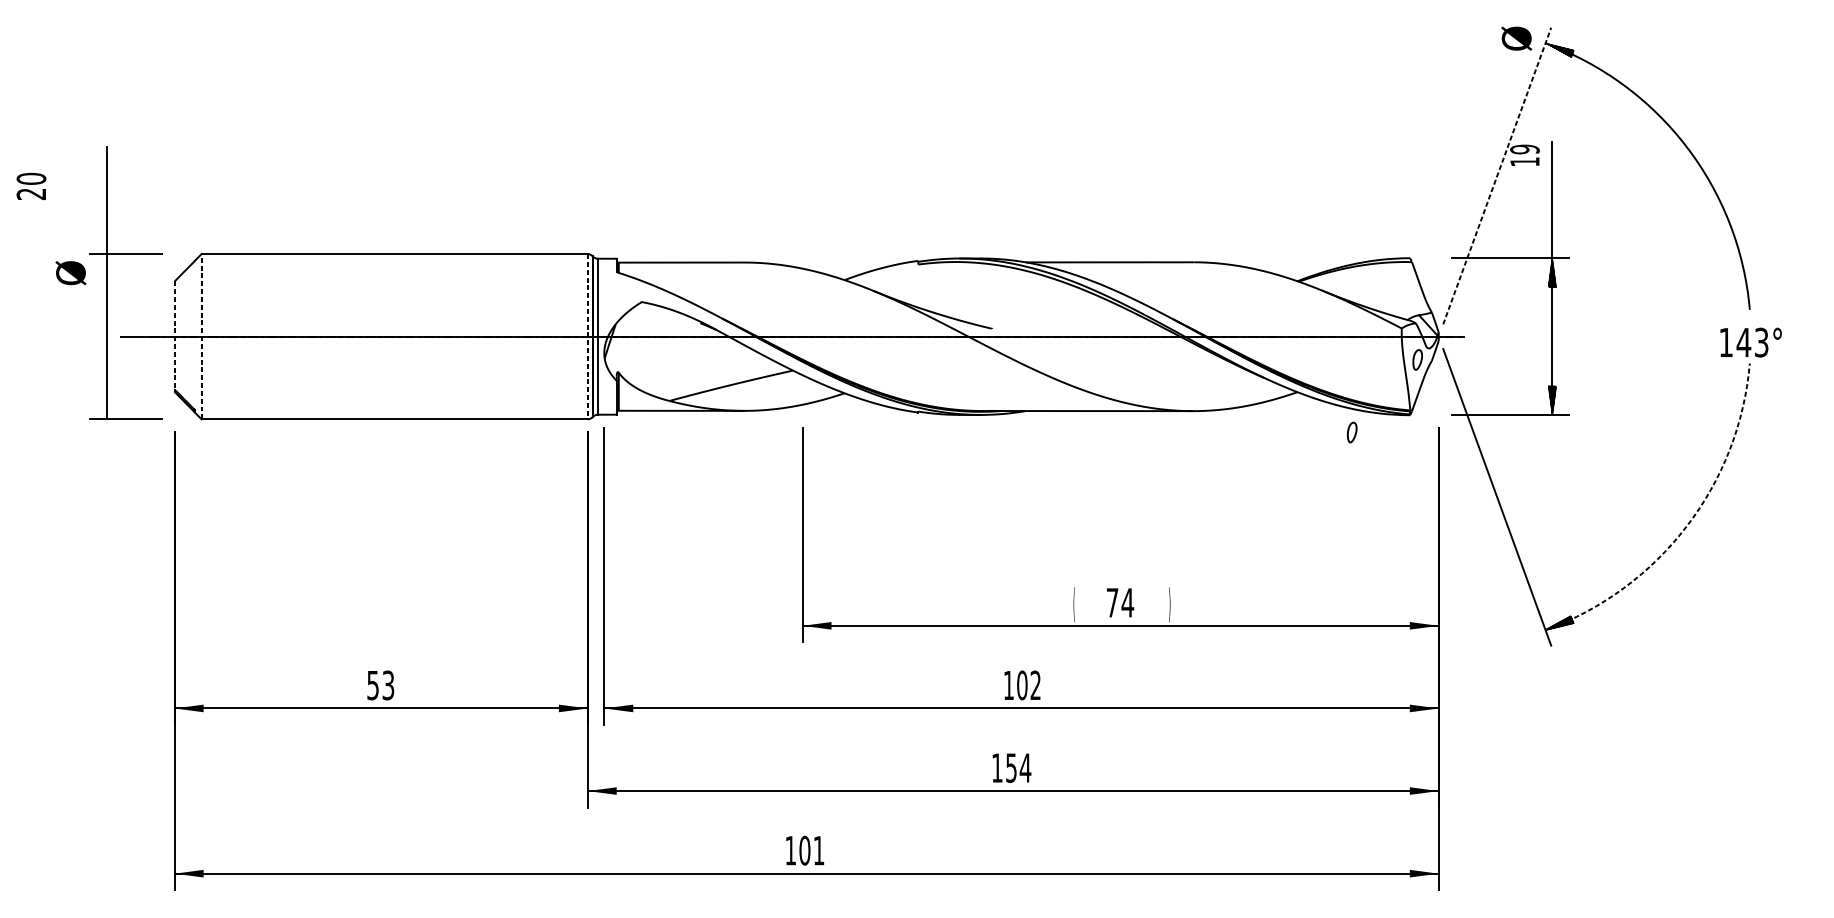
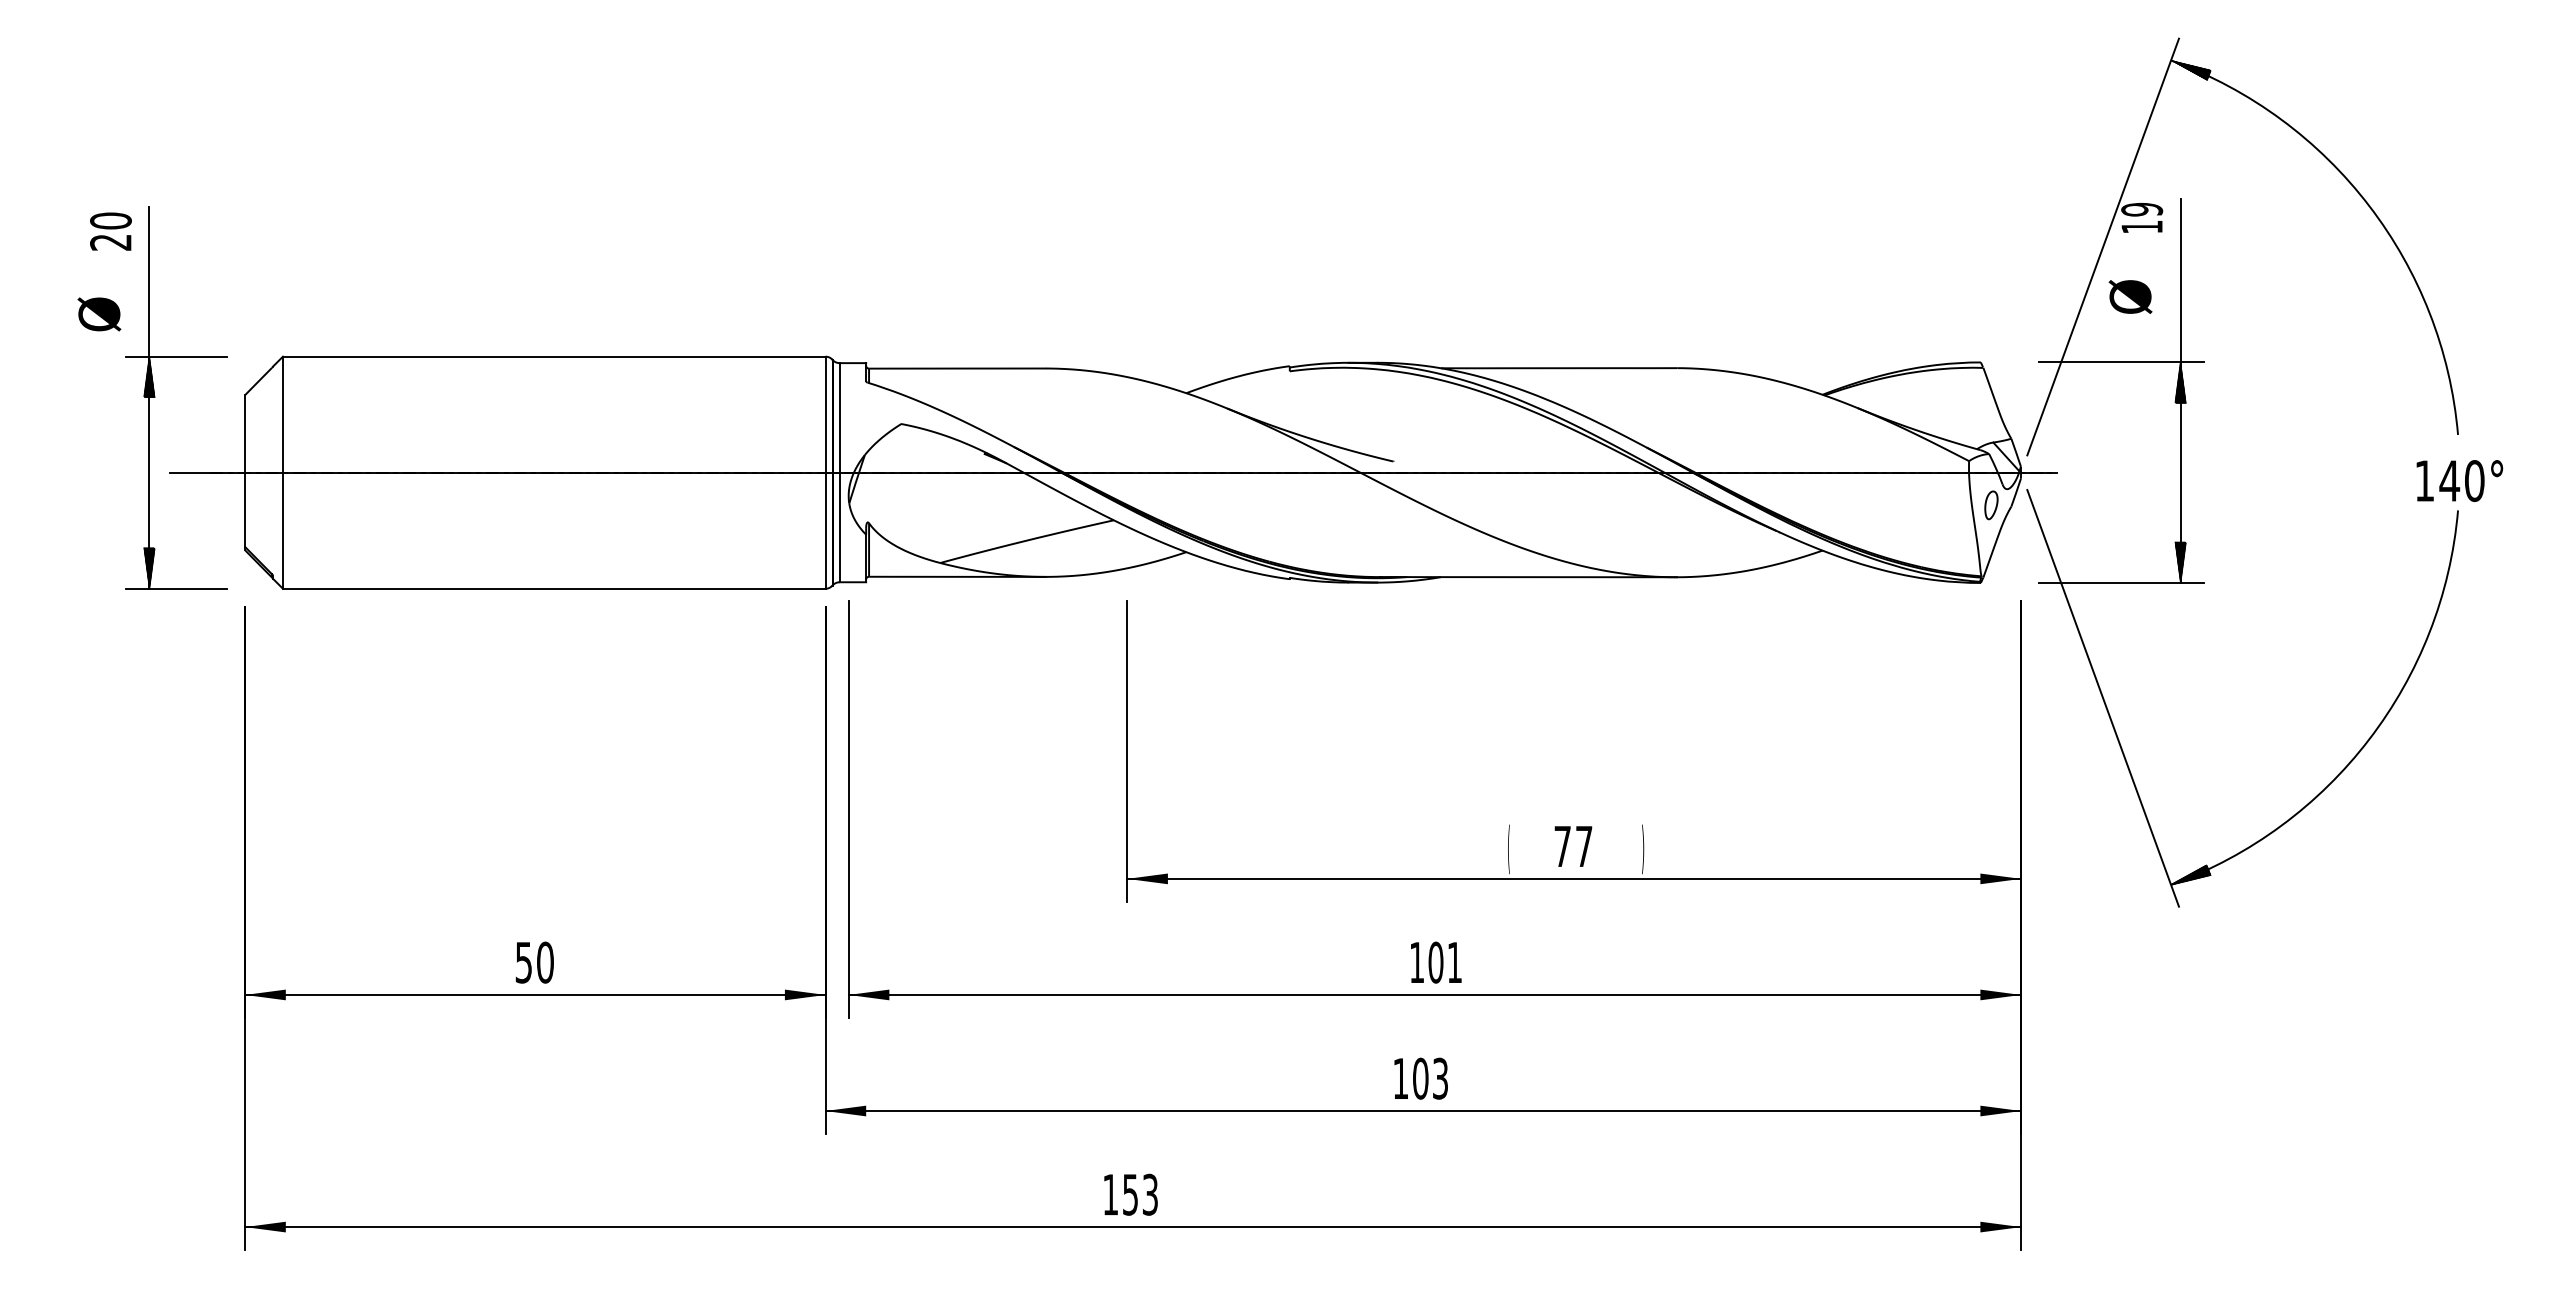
text: (1516, 38) -> (2130, 296), moved
line: (1497, 176) -> (2103, 247), dashed -> solid
text: (31, 186) -> (110, 231), moved
hatch: (106, 268) -> (149, 376), added
text: (71, 273) -> (99, 314), moved
line: (174, 335) -> (245, 471), dashed -> solid
line: (201, 336) -> (282, 472), dashed -> solid
line: (587, 337) -> (825, 473), dashed -> solid
text: (1761, 342) -> (2474, 480), 143° -> 140°
hatch: (106, 404) -> (149, 568), added
part: (1352, 432) -> (1899, 607), removed
arc: (1686, 526) -> (2369, 739), dashed -> solid
text: (1128, 602) -> (1584, 846), 74 -> 77
text: (1035, 684) -> (1454, 961), 102 -> 101
text: (388, 685) -> (545, 962), 53 -> 50
text: (1018, 767) -> (1430, 1078), 154 -> 103
text: (811, 850) -> (1139, 1194), 101 -> 153

